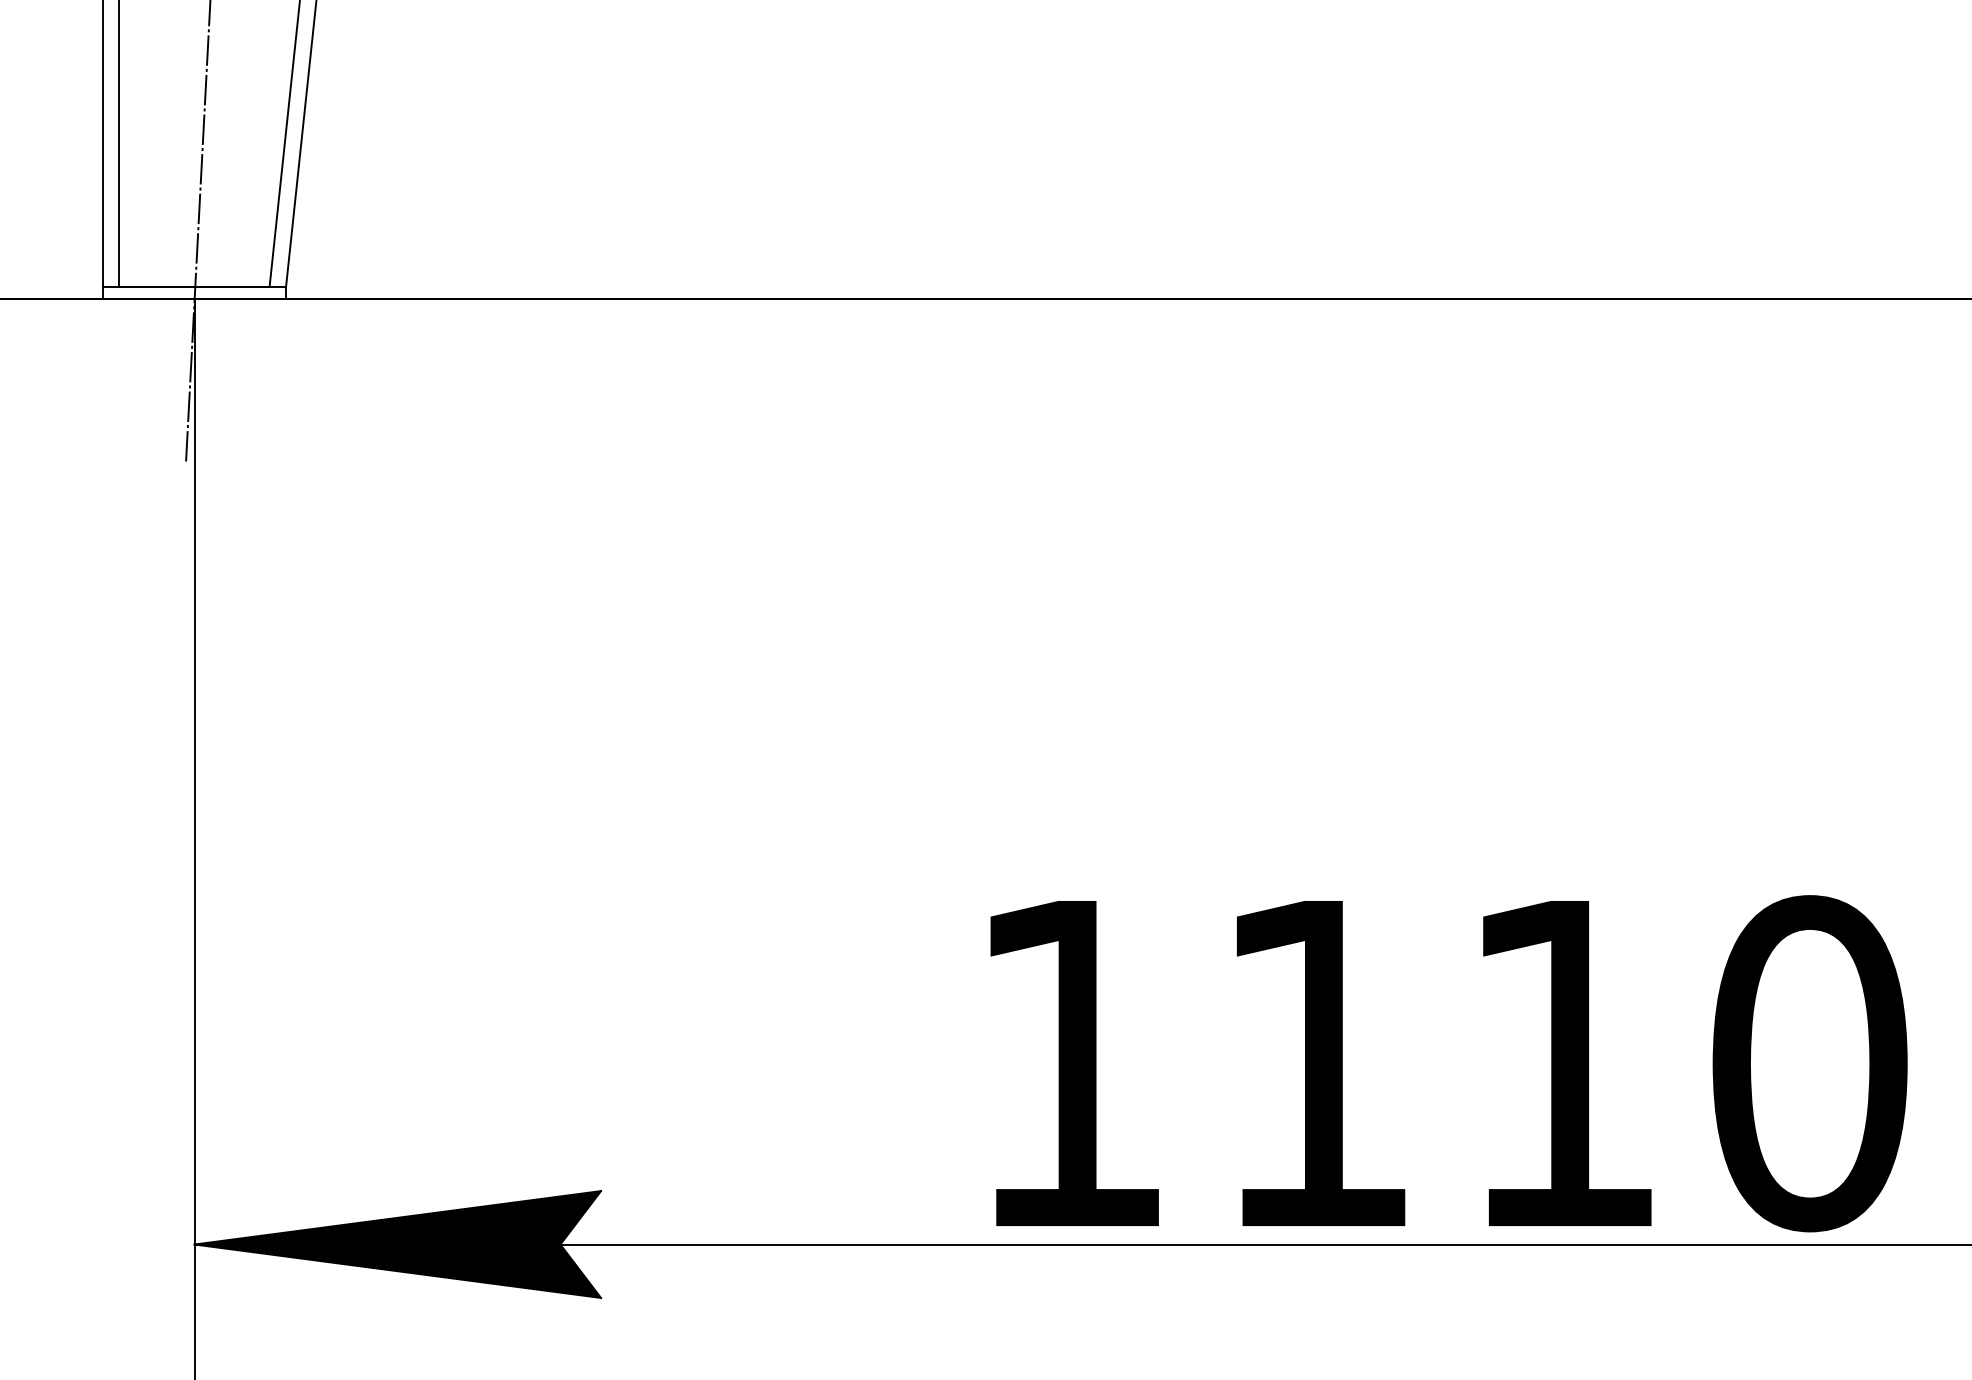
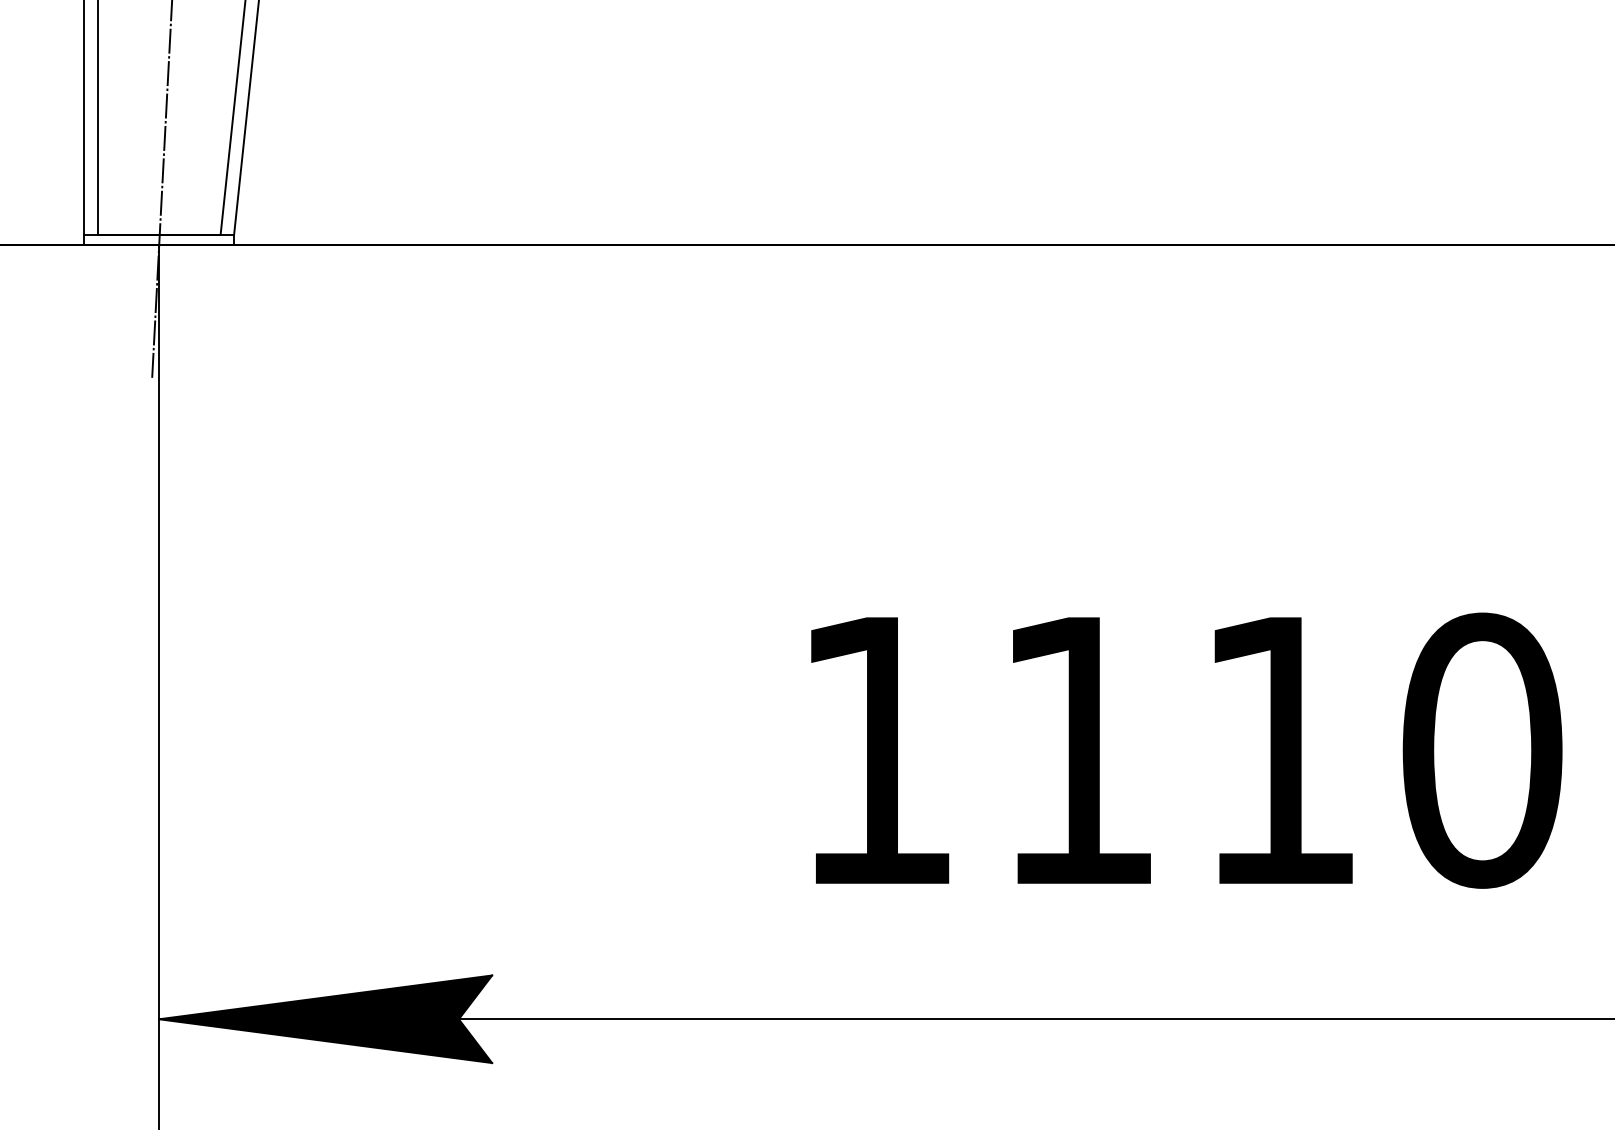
text: (1448, 1063) -> (1186, 750), moved

